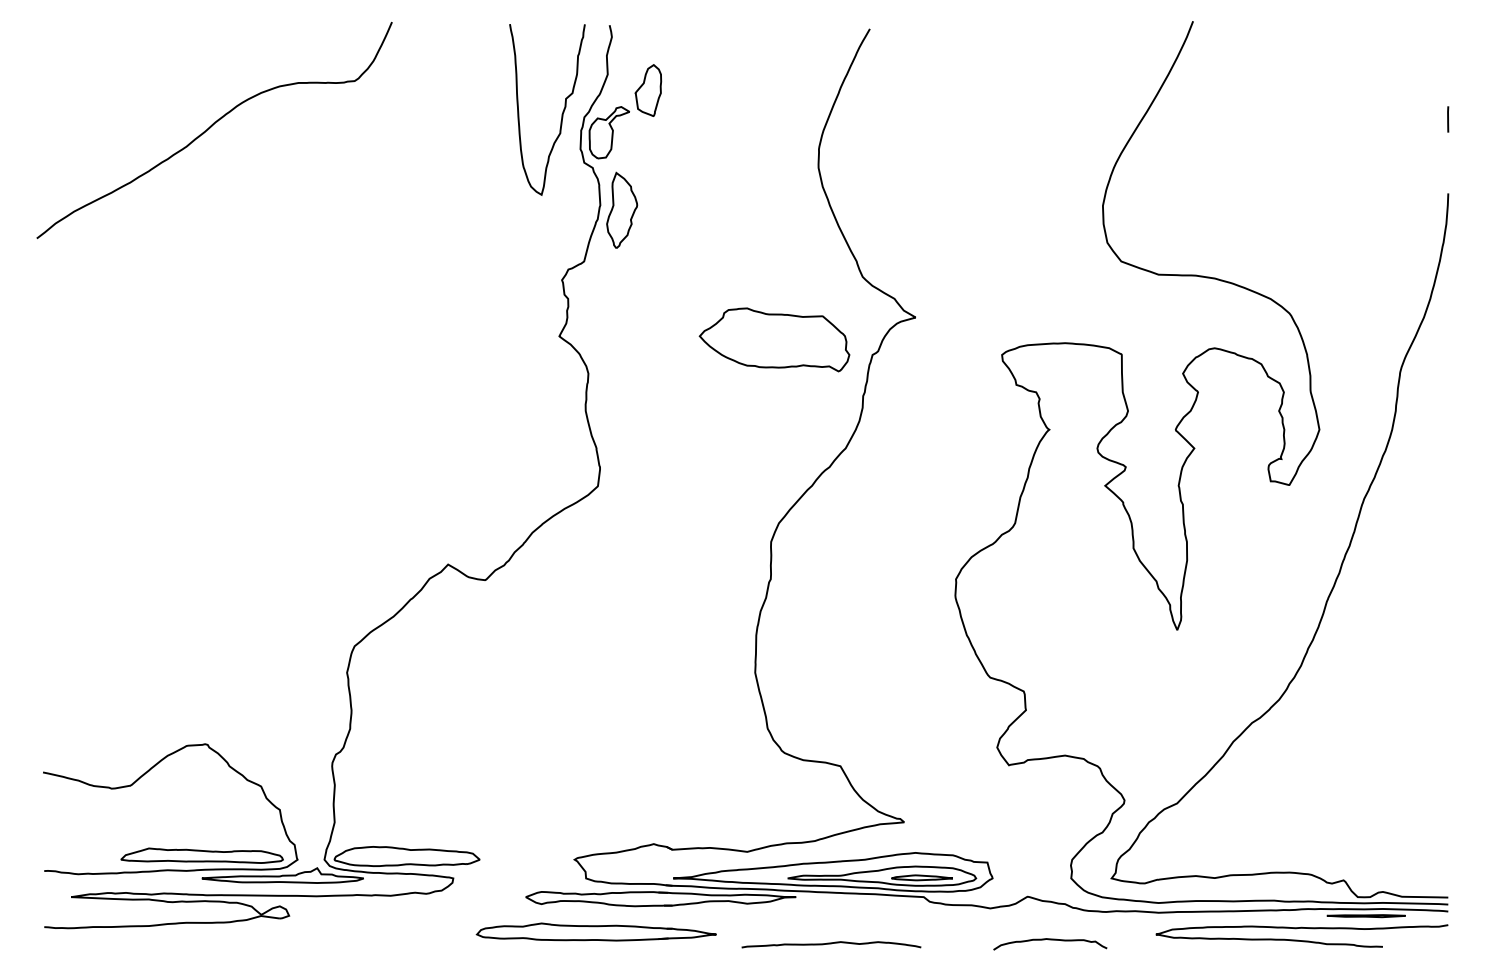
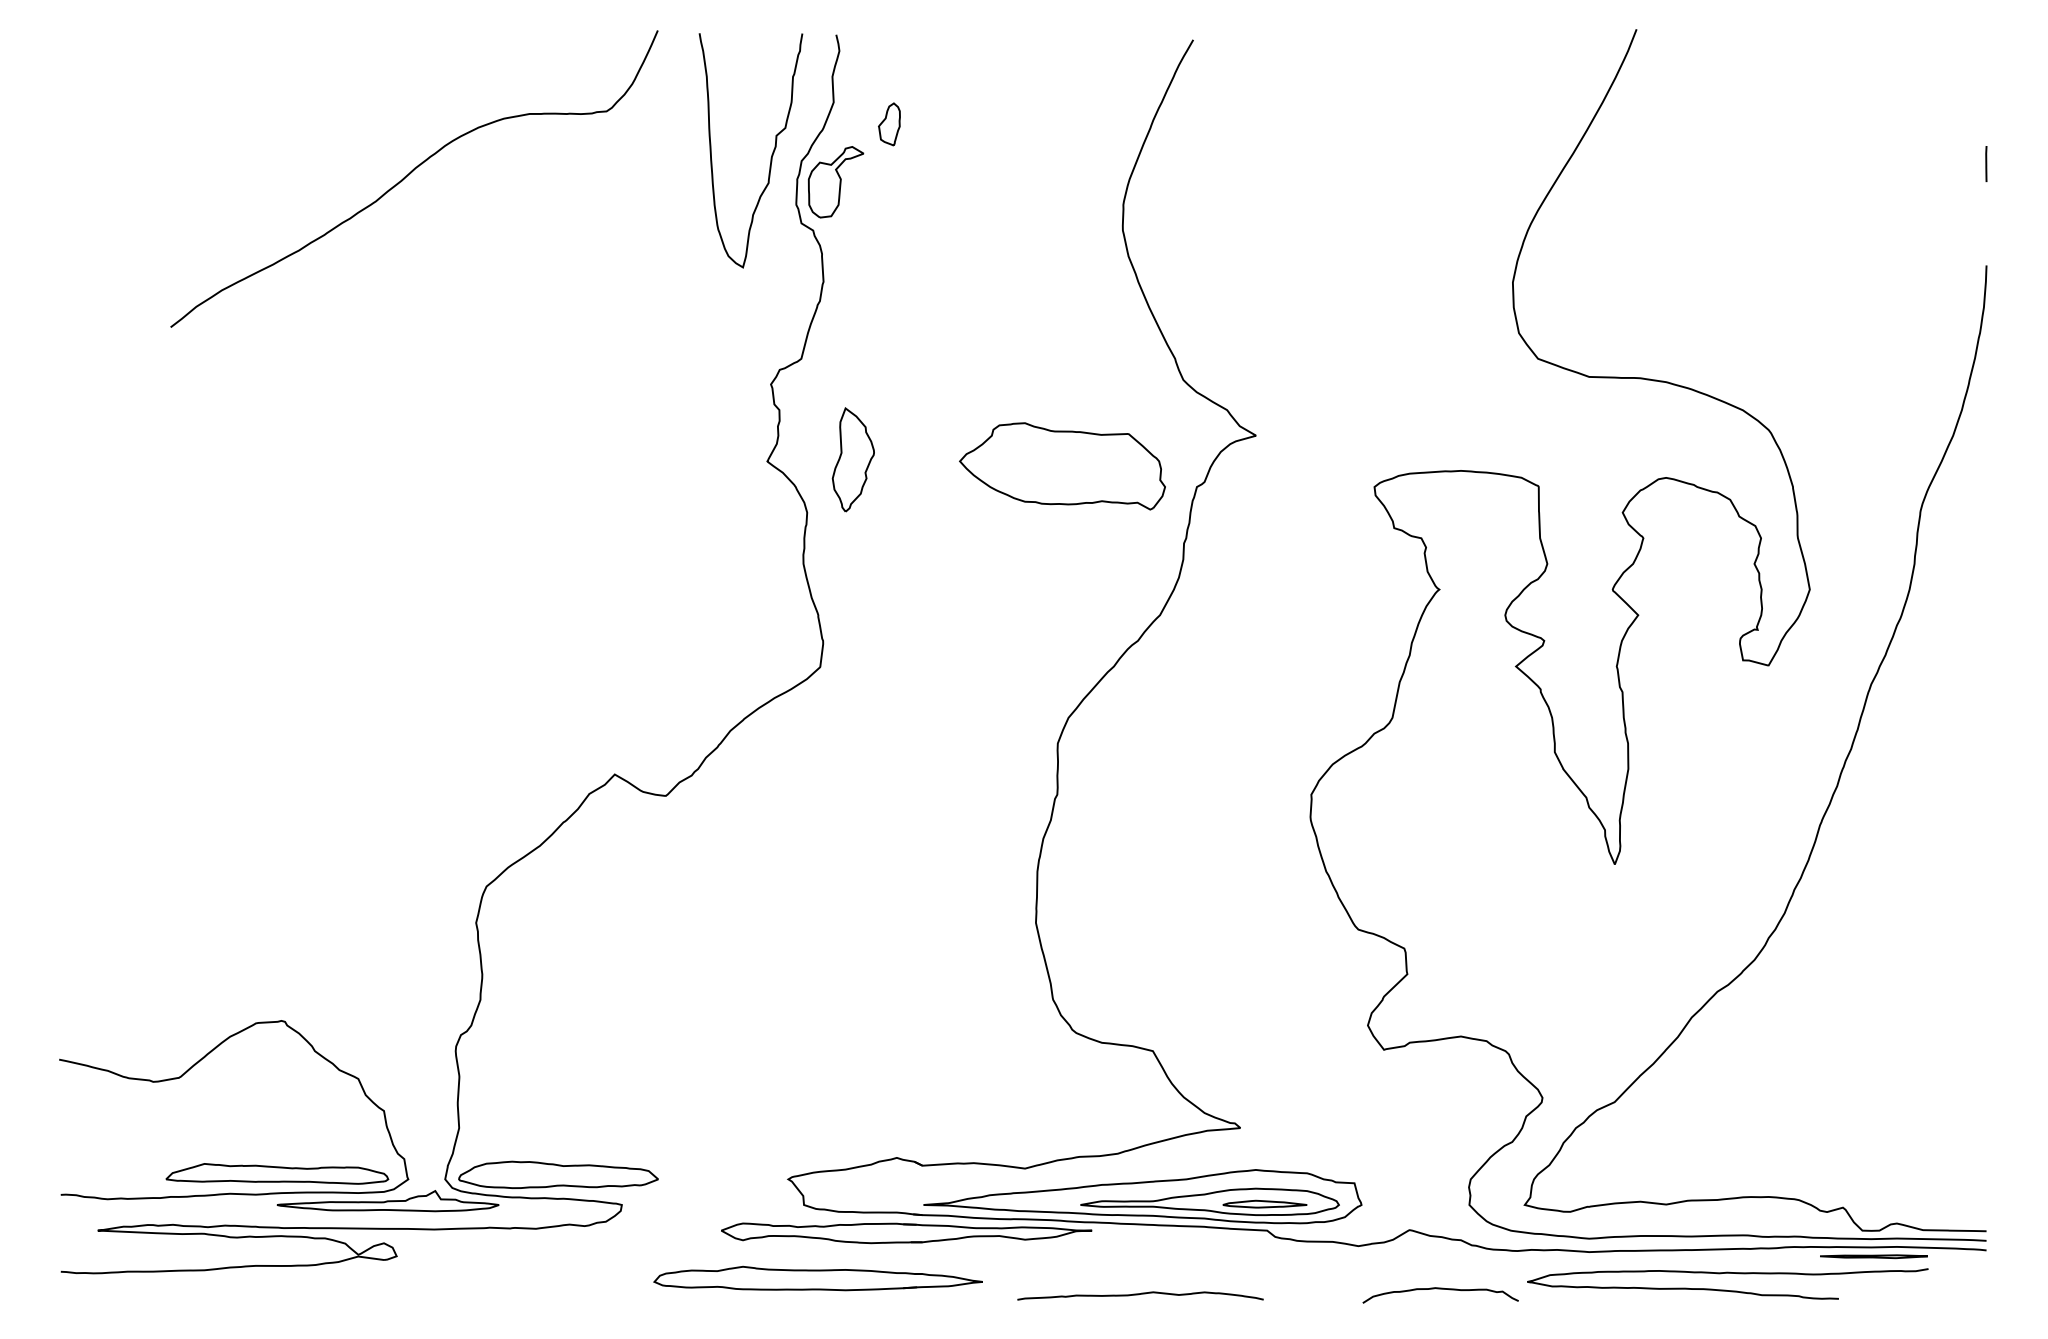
part: (648, 90) -> (889, 124), size x0.6
curve: (211, 127) -> (410, 174), moved
part: (621, 210) -> (852, 459), moved
curve: (1300, 940) -> (1726, 1289), moved

